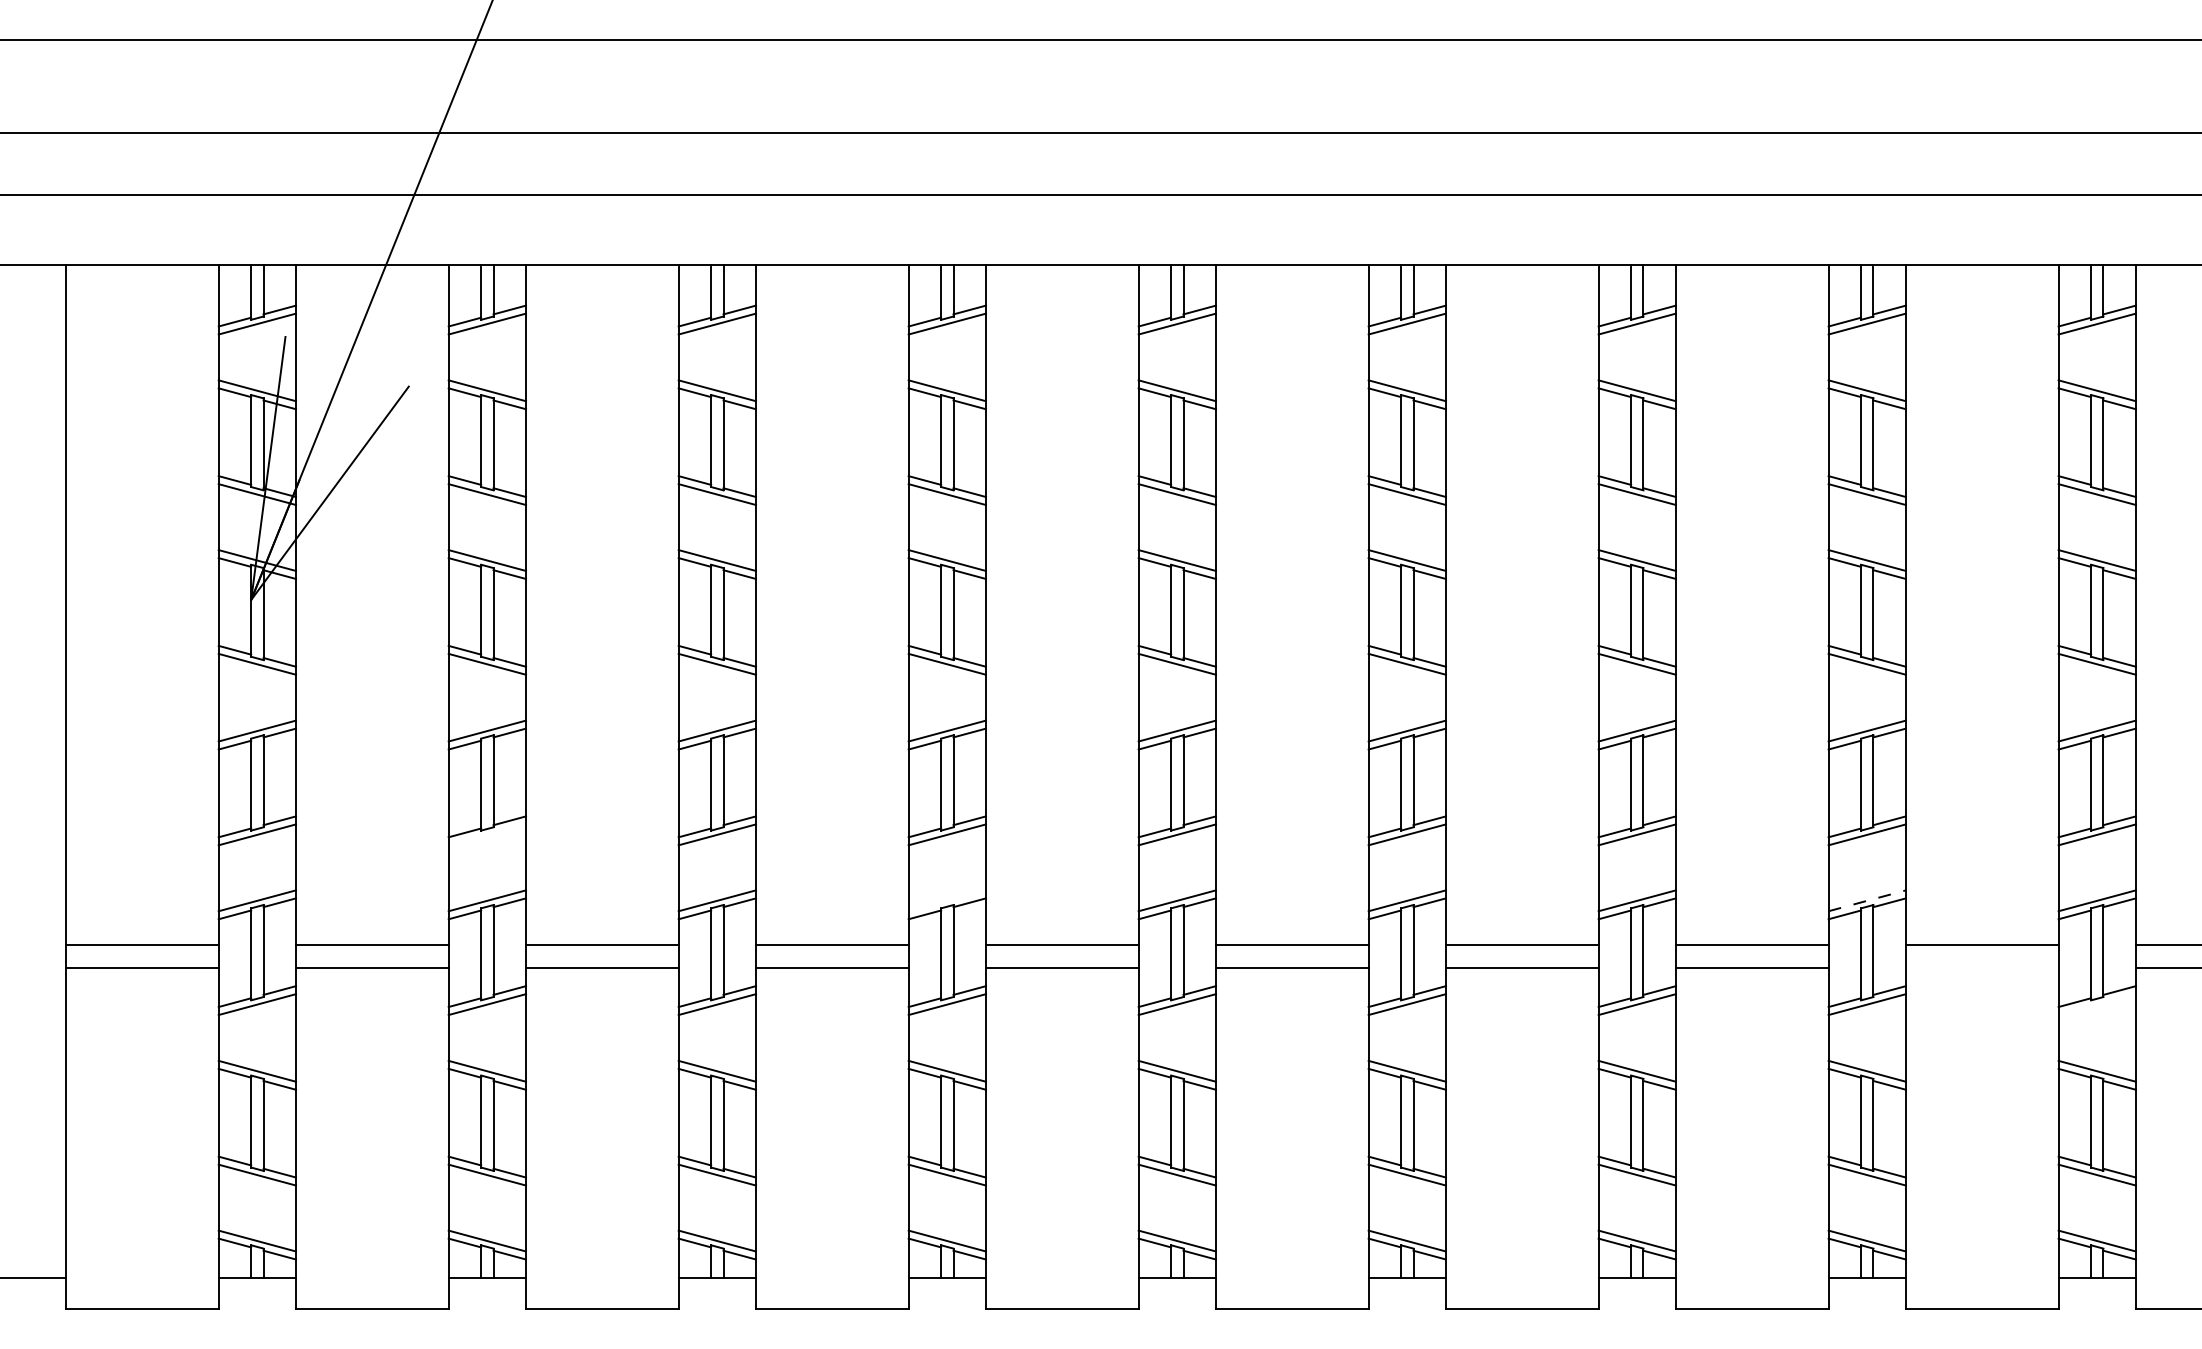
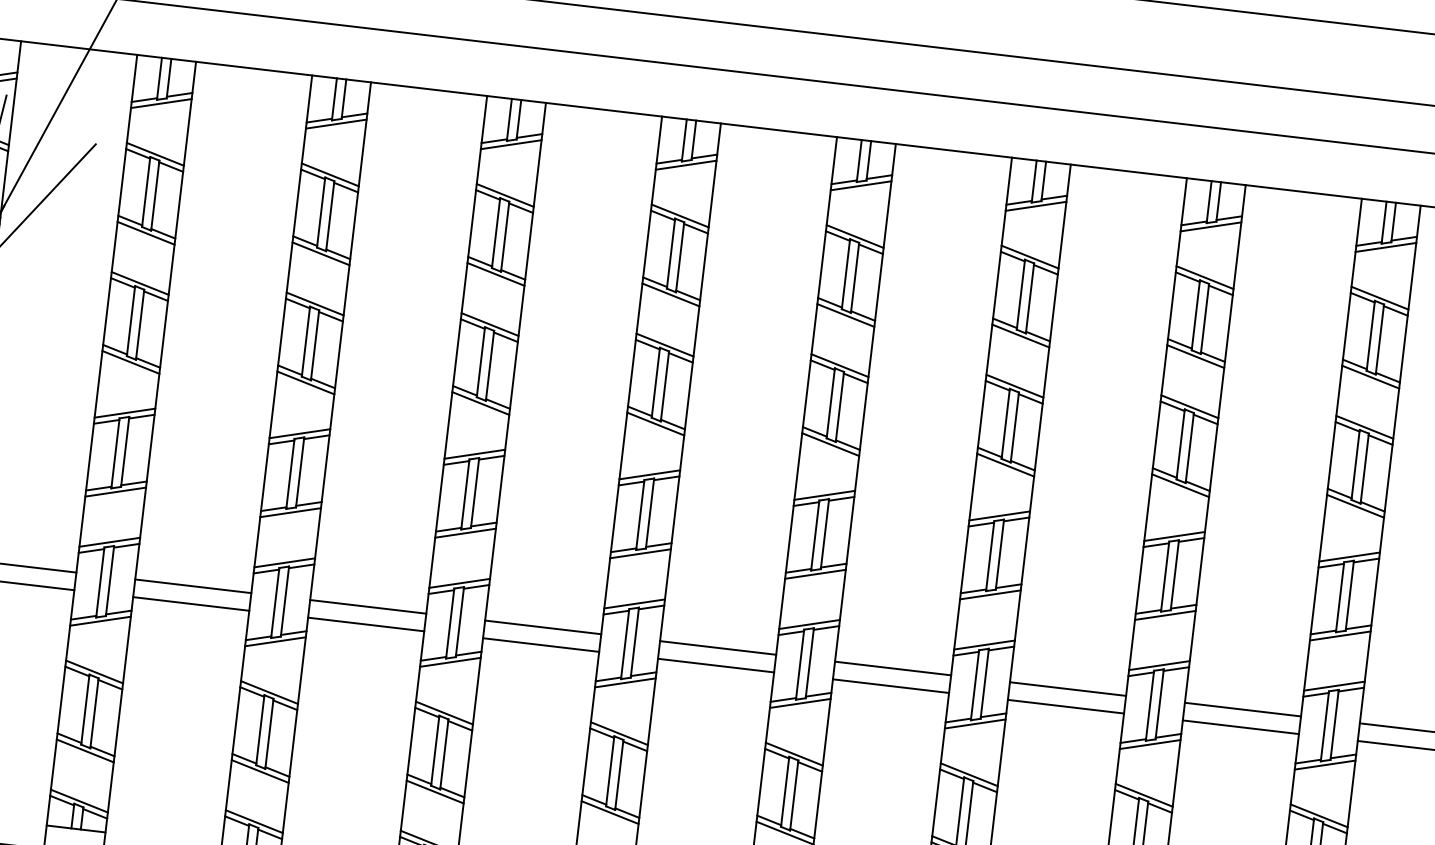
line: (487, 834) -> (115, 491), added
line: (947, 900) -> (459, 583), added
line: (1867, 900) -> (1159, 665), dashed -> solid
line: (1981, 968) -> (1240, 727), added
line: (2096, 1004) -> (1324, 764), added

